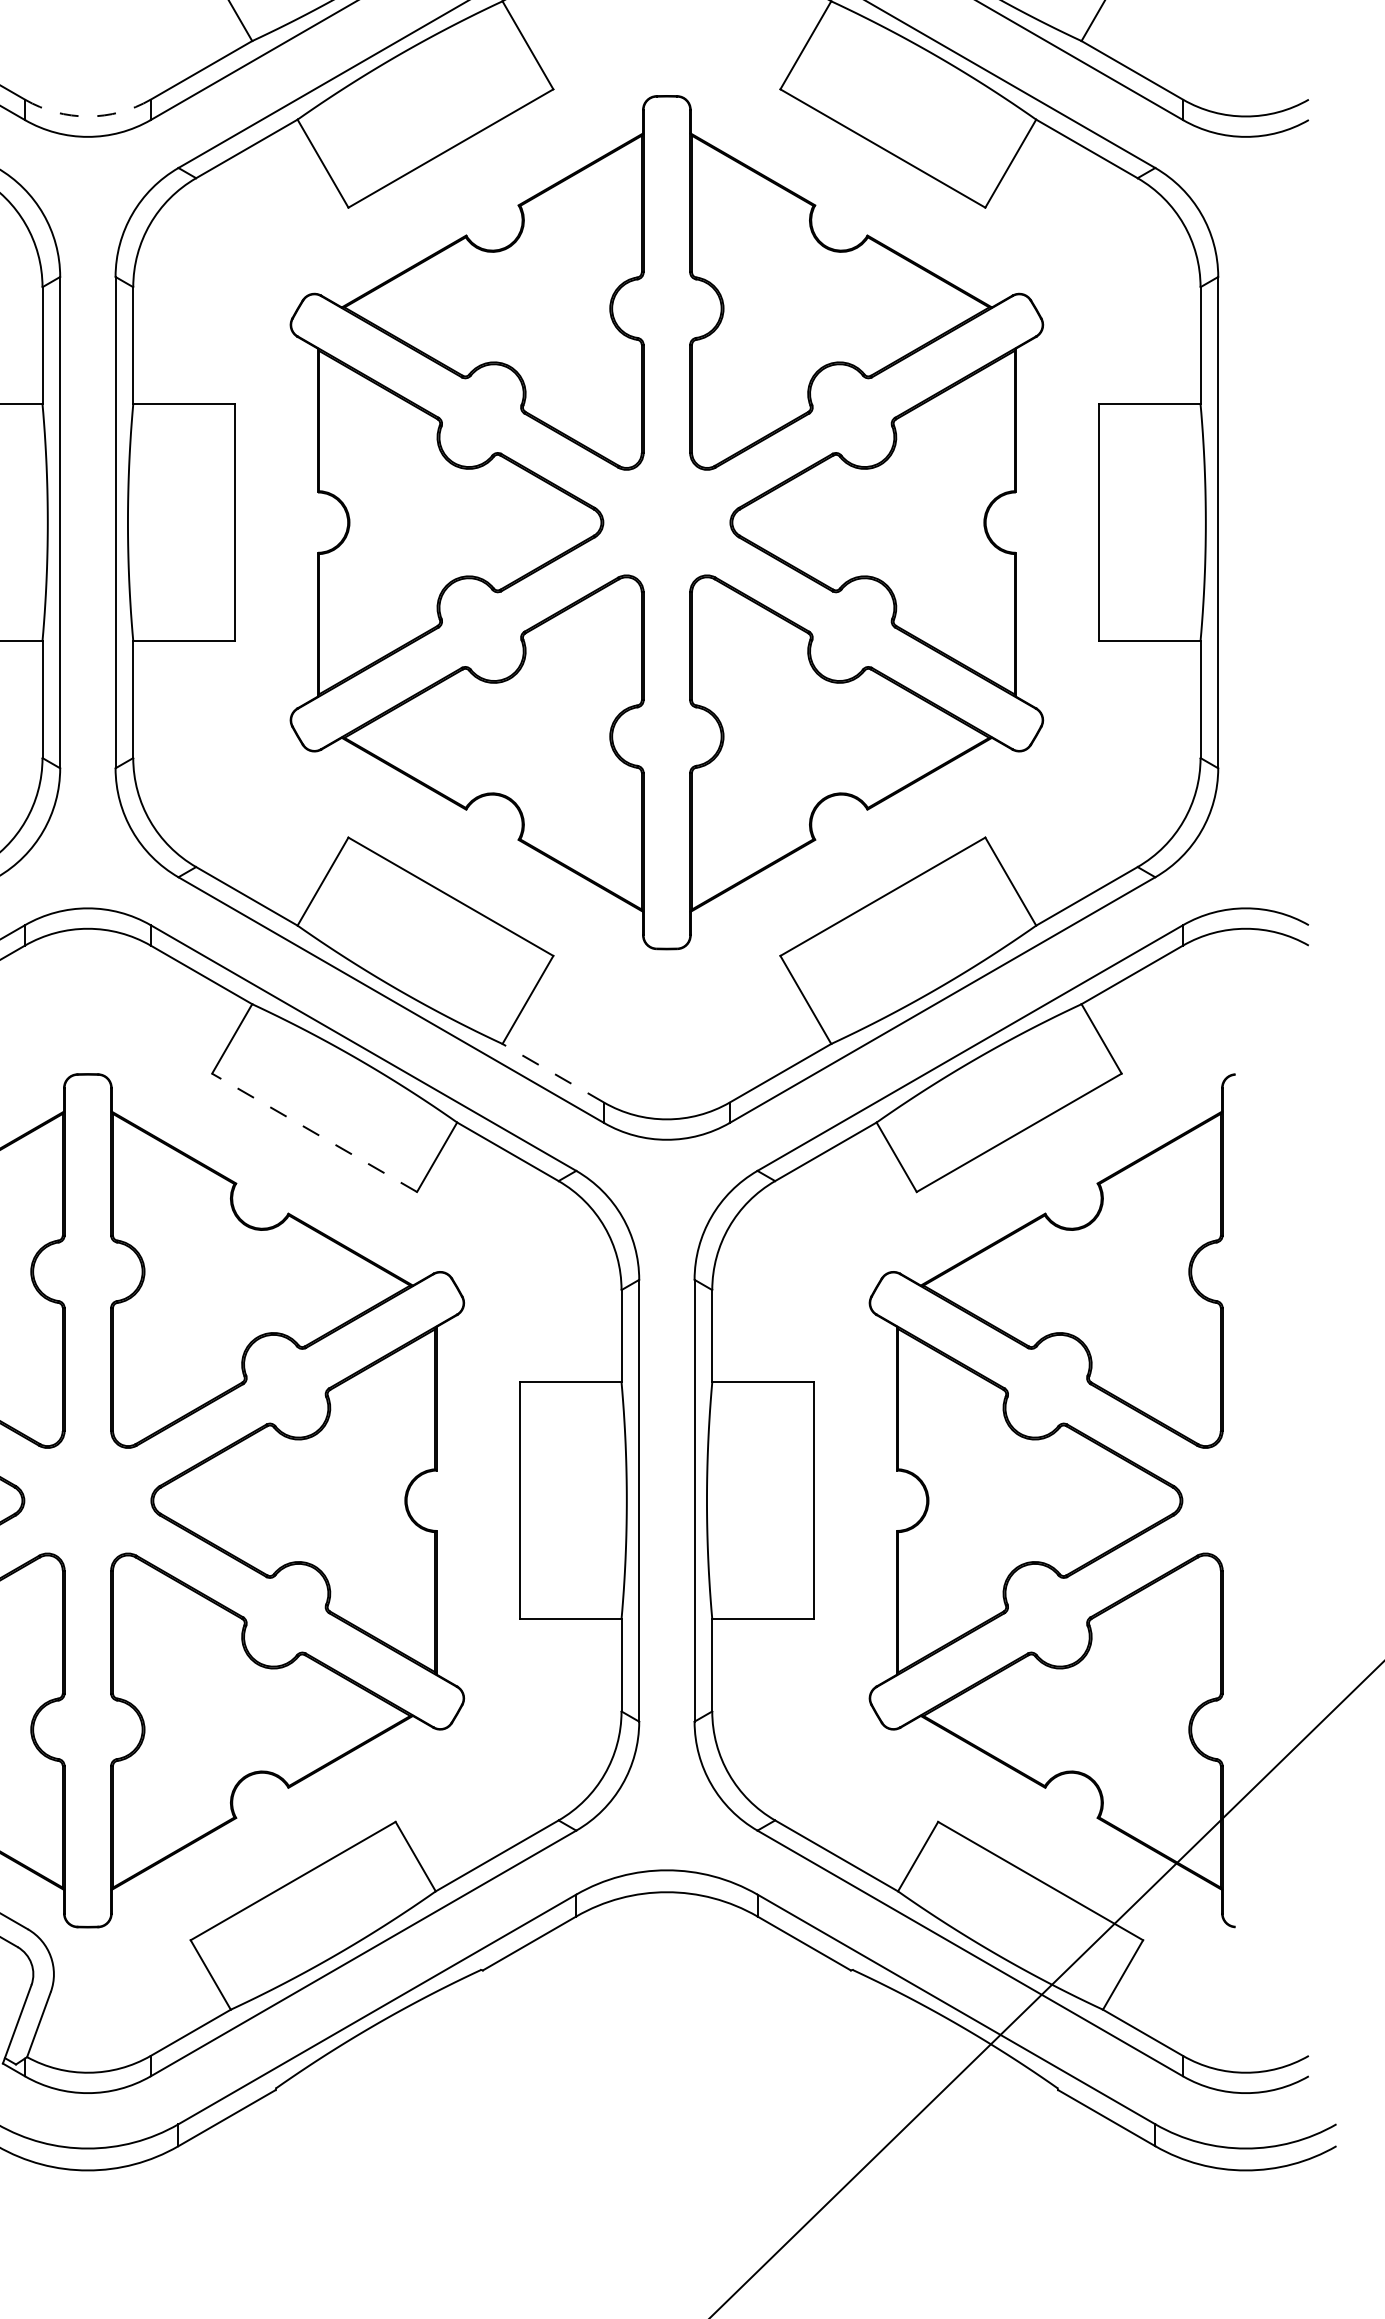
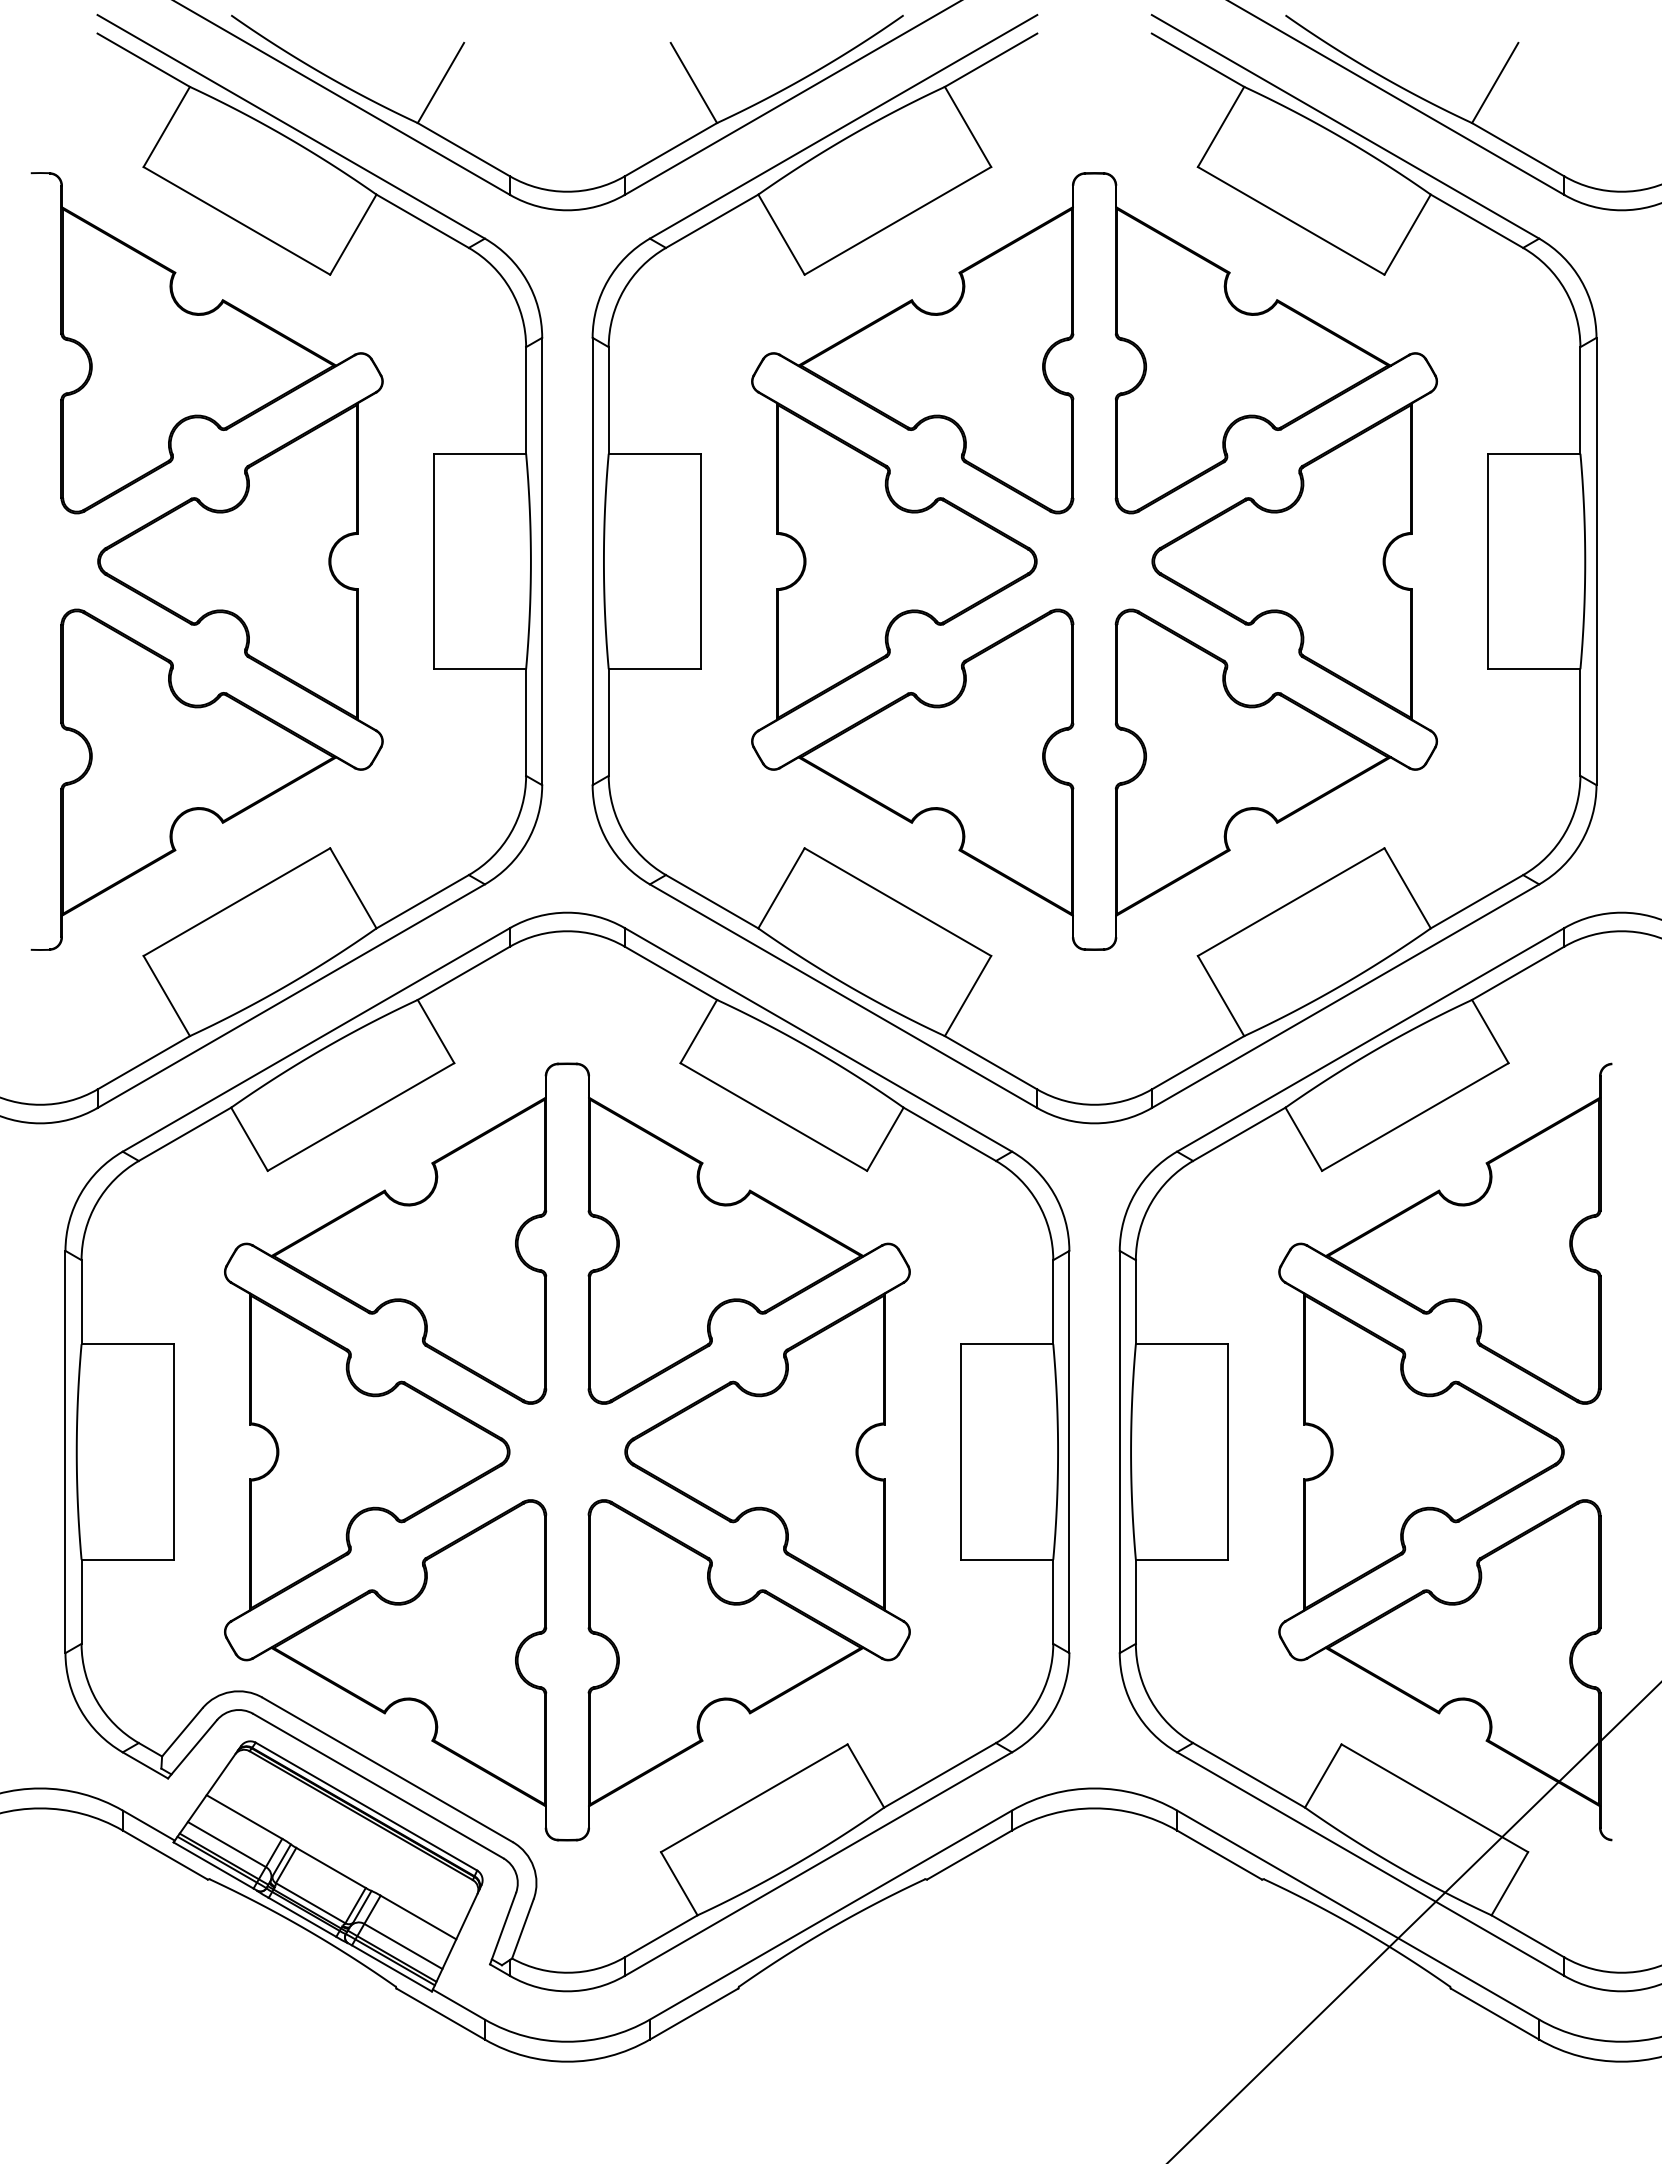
arc: (87, 116) -> (567, 191), dashed -> solid
line: (552, 1072) -> (990, 1062), dashed -> solid
line: (314, 1133) -> (773, 1117), dashed -> solid

